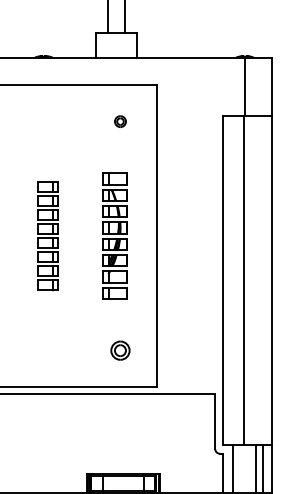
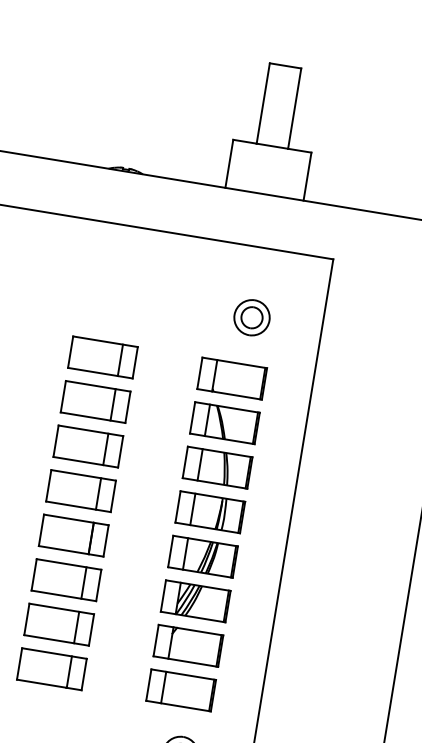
part: (120, 121) -> (252, 317), size x1.67
part: (114, 235) -> (205, 532), size x1.43
part: (47, 236) -> (77, 513), size x1.67

